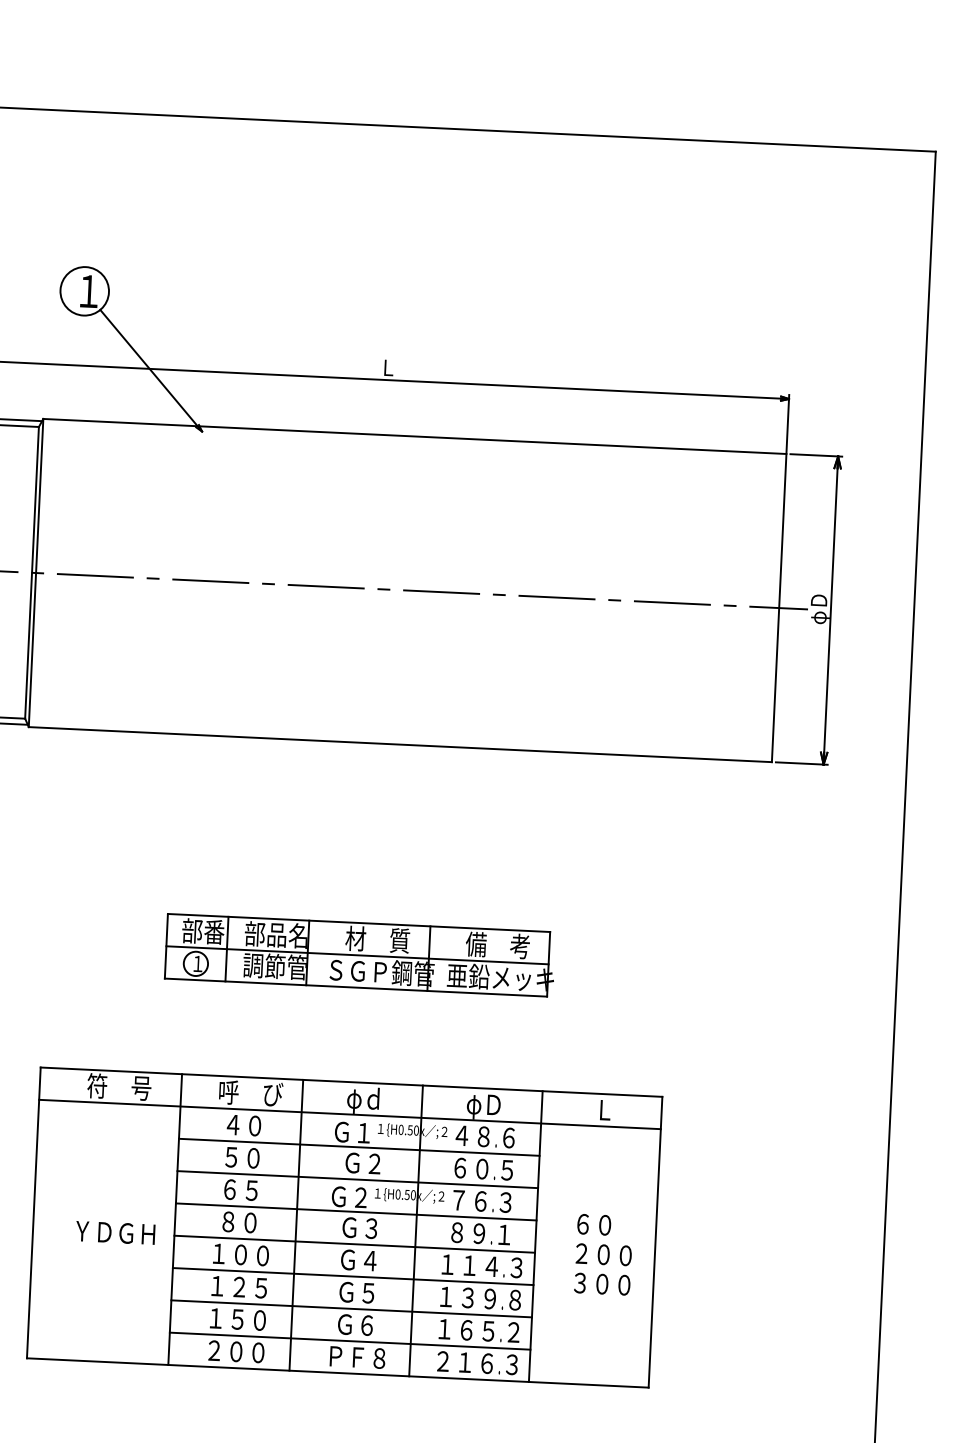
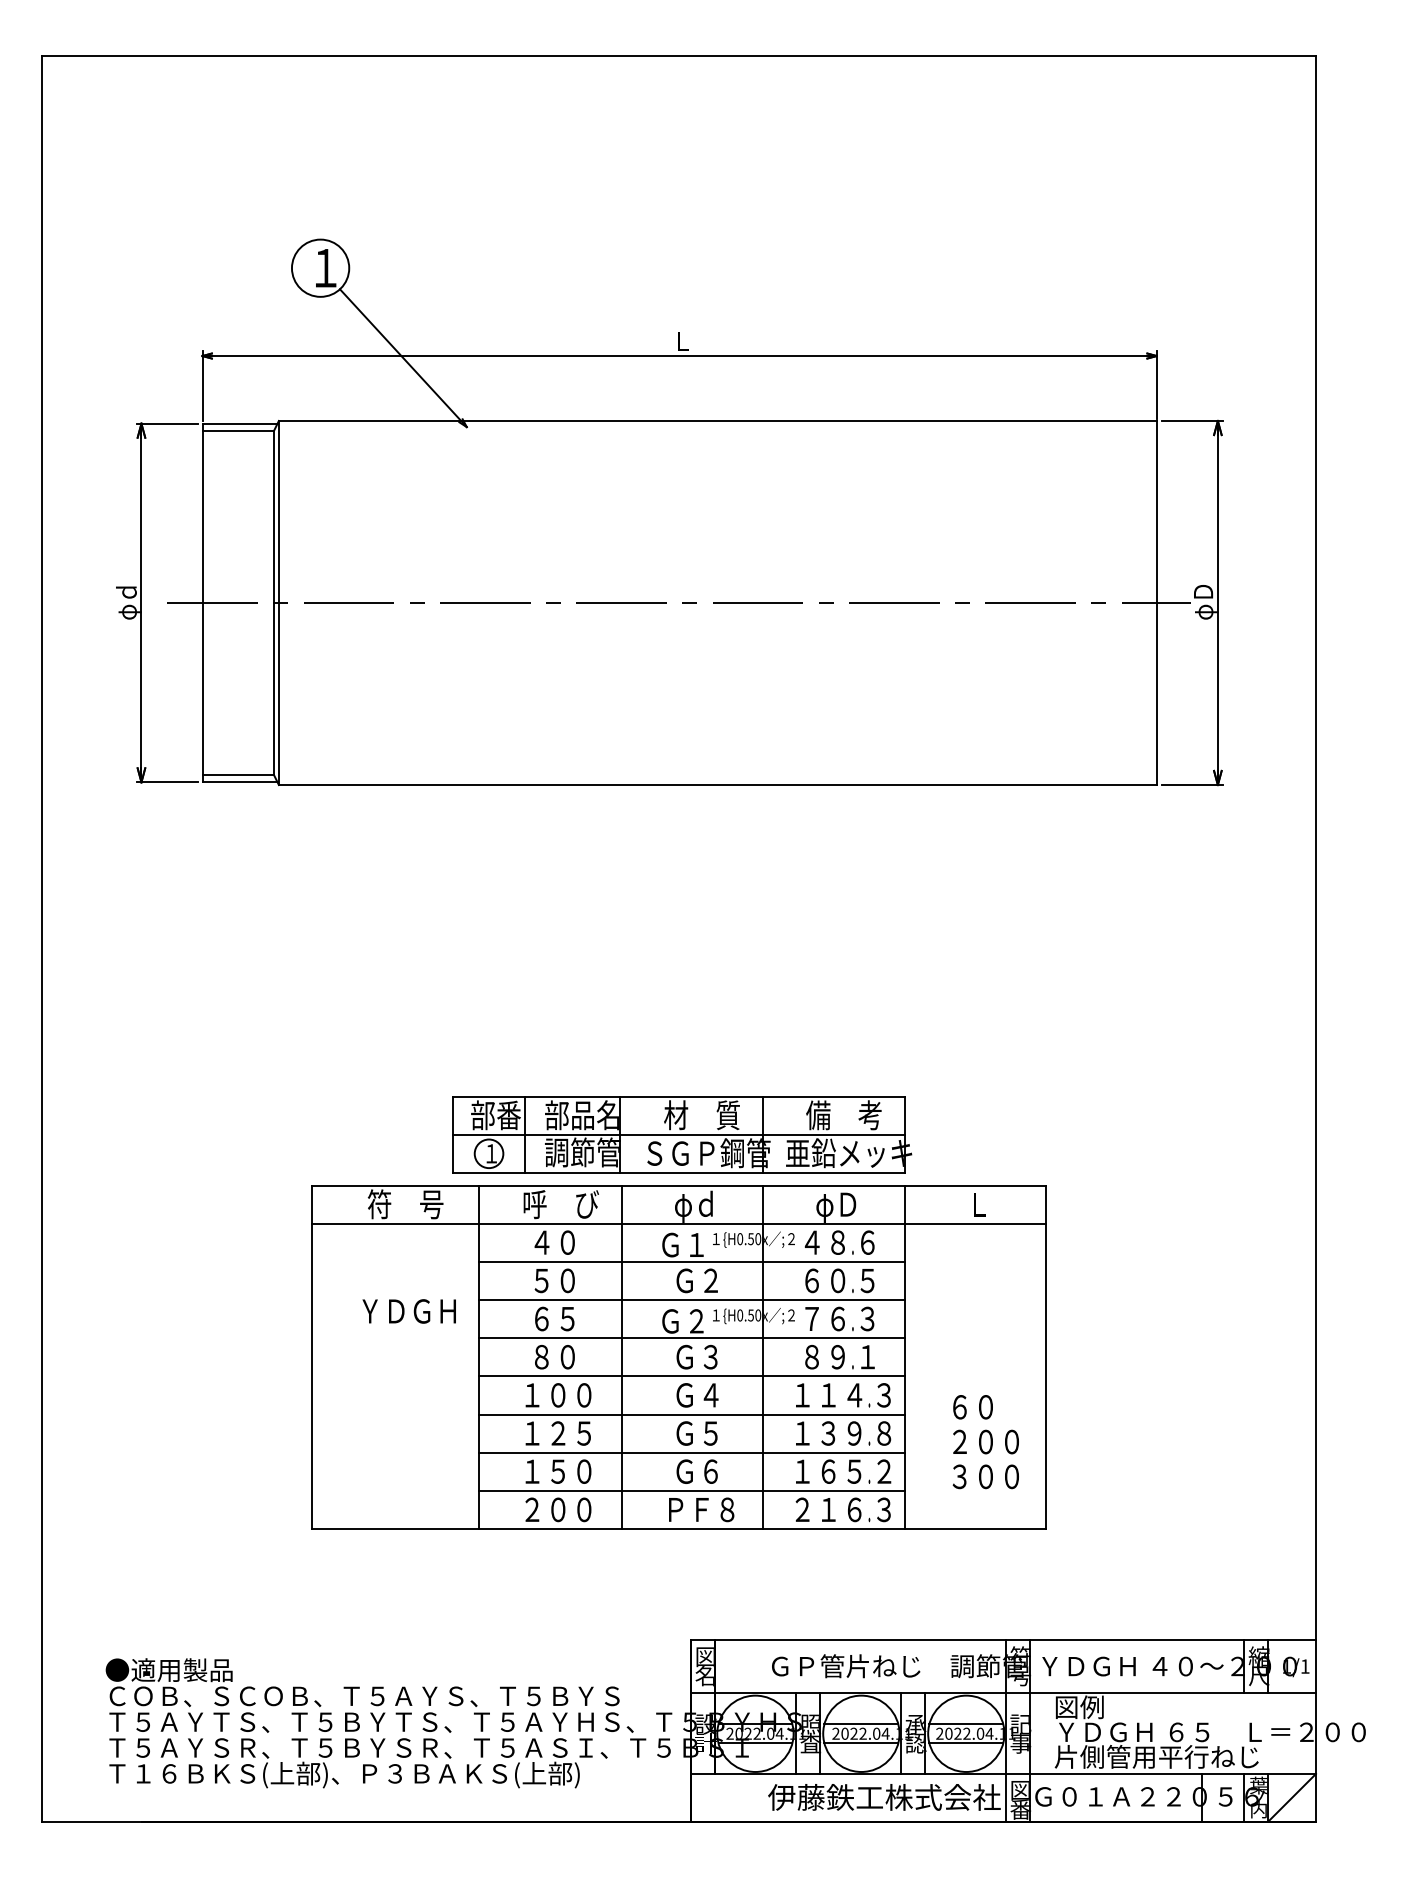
part: (360, 955) -> (682, 1134), moved
text: (114, 1232) -> (408, 1311), moved
text: (603, 1255) -> (985, 1442), moved

